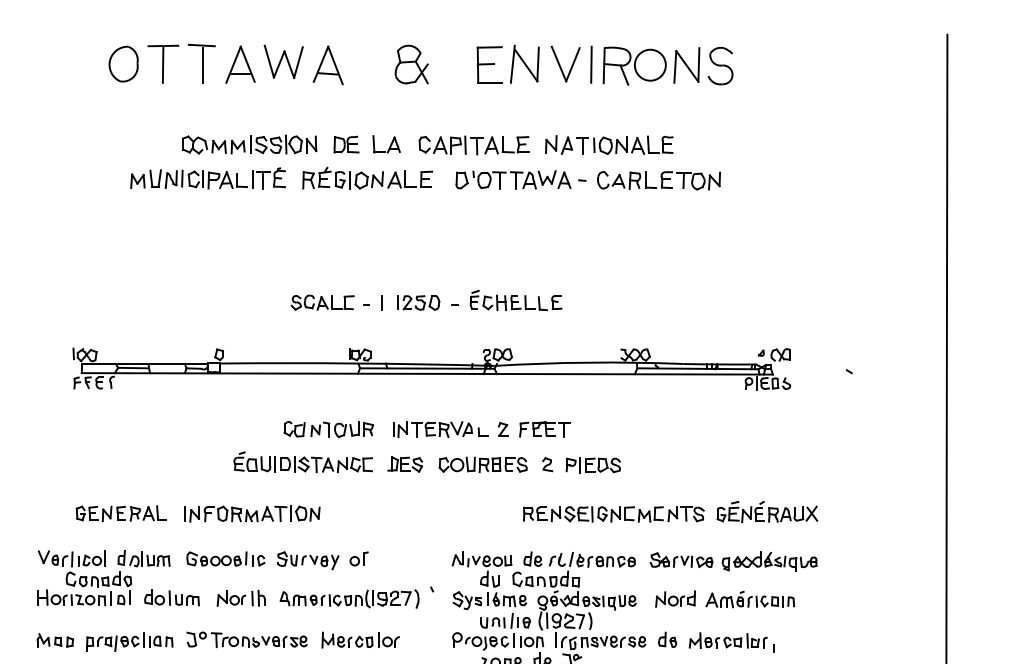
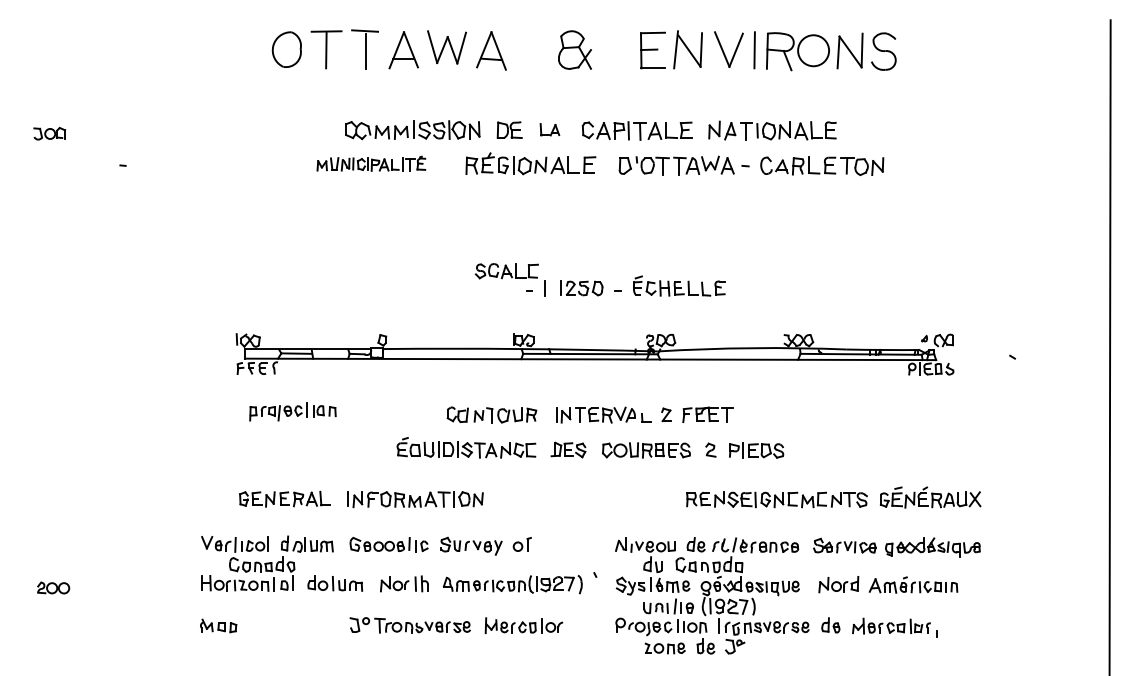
part: (386, 143) -> (549, 129), size x0.7
part: (208, 177) -> (371, 163), size x0.7
part: (322, 302) -> (506, 271), moved
part: (129, 641) -> (292, 411), moved

